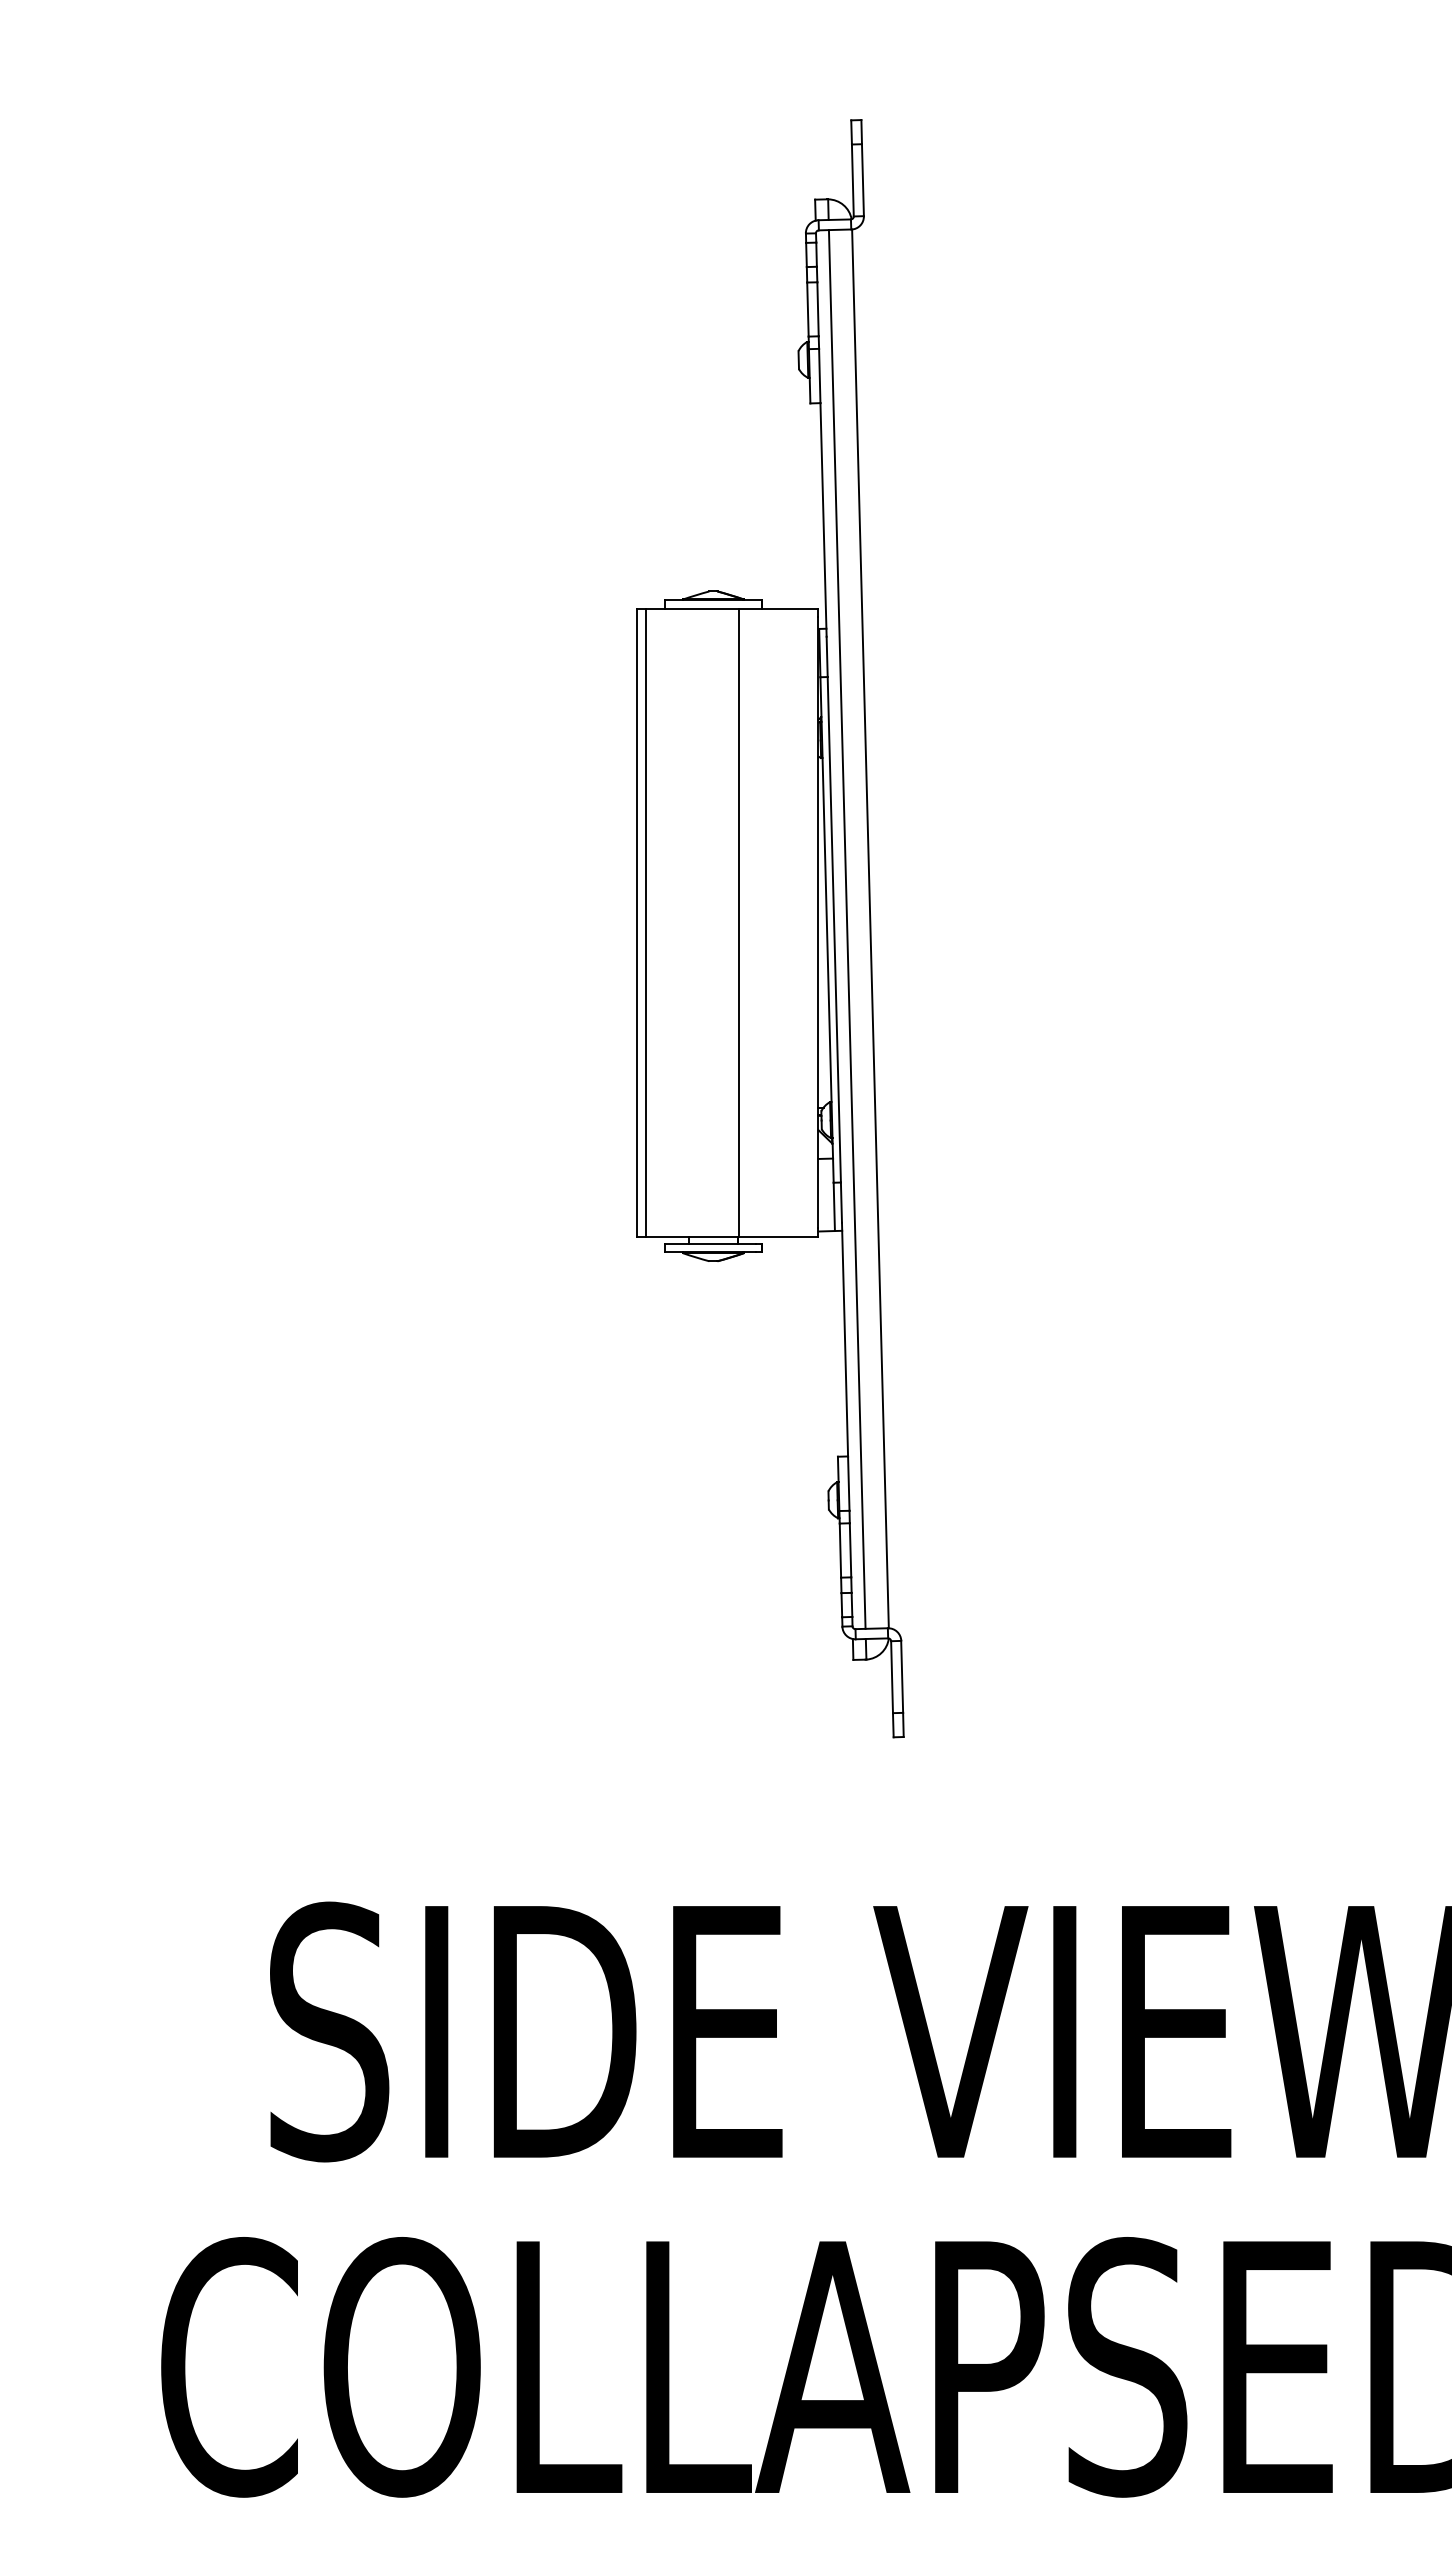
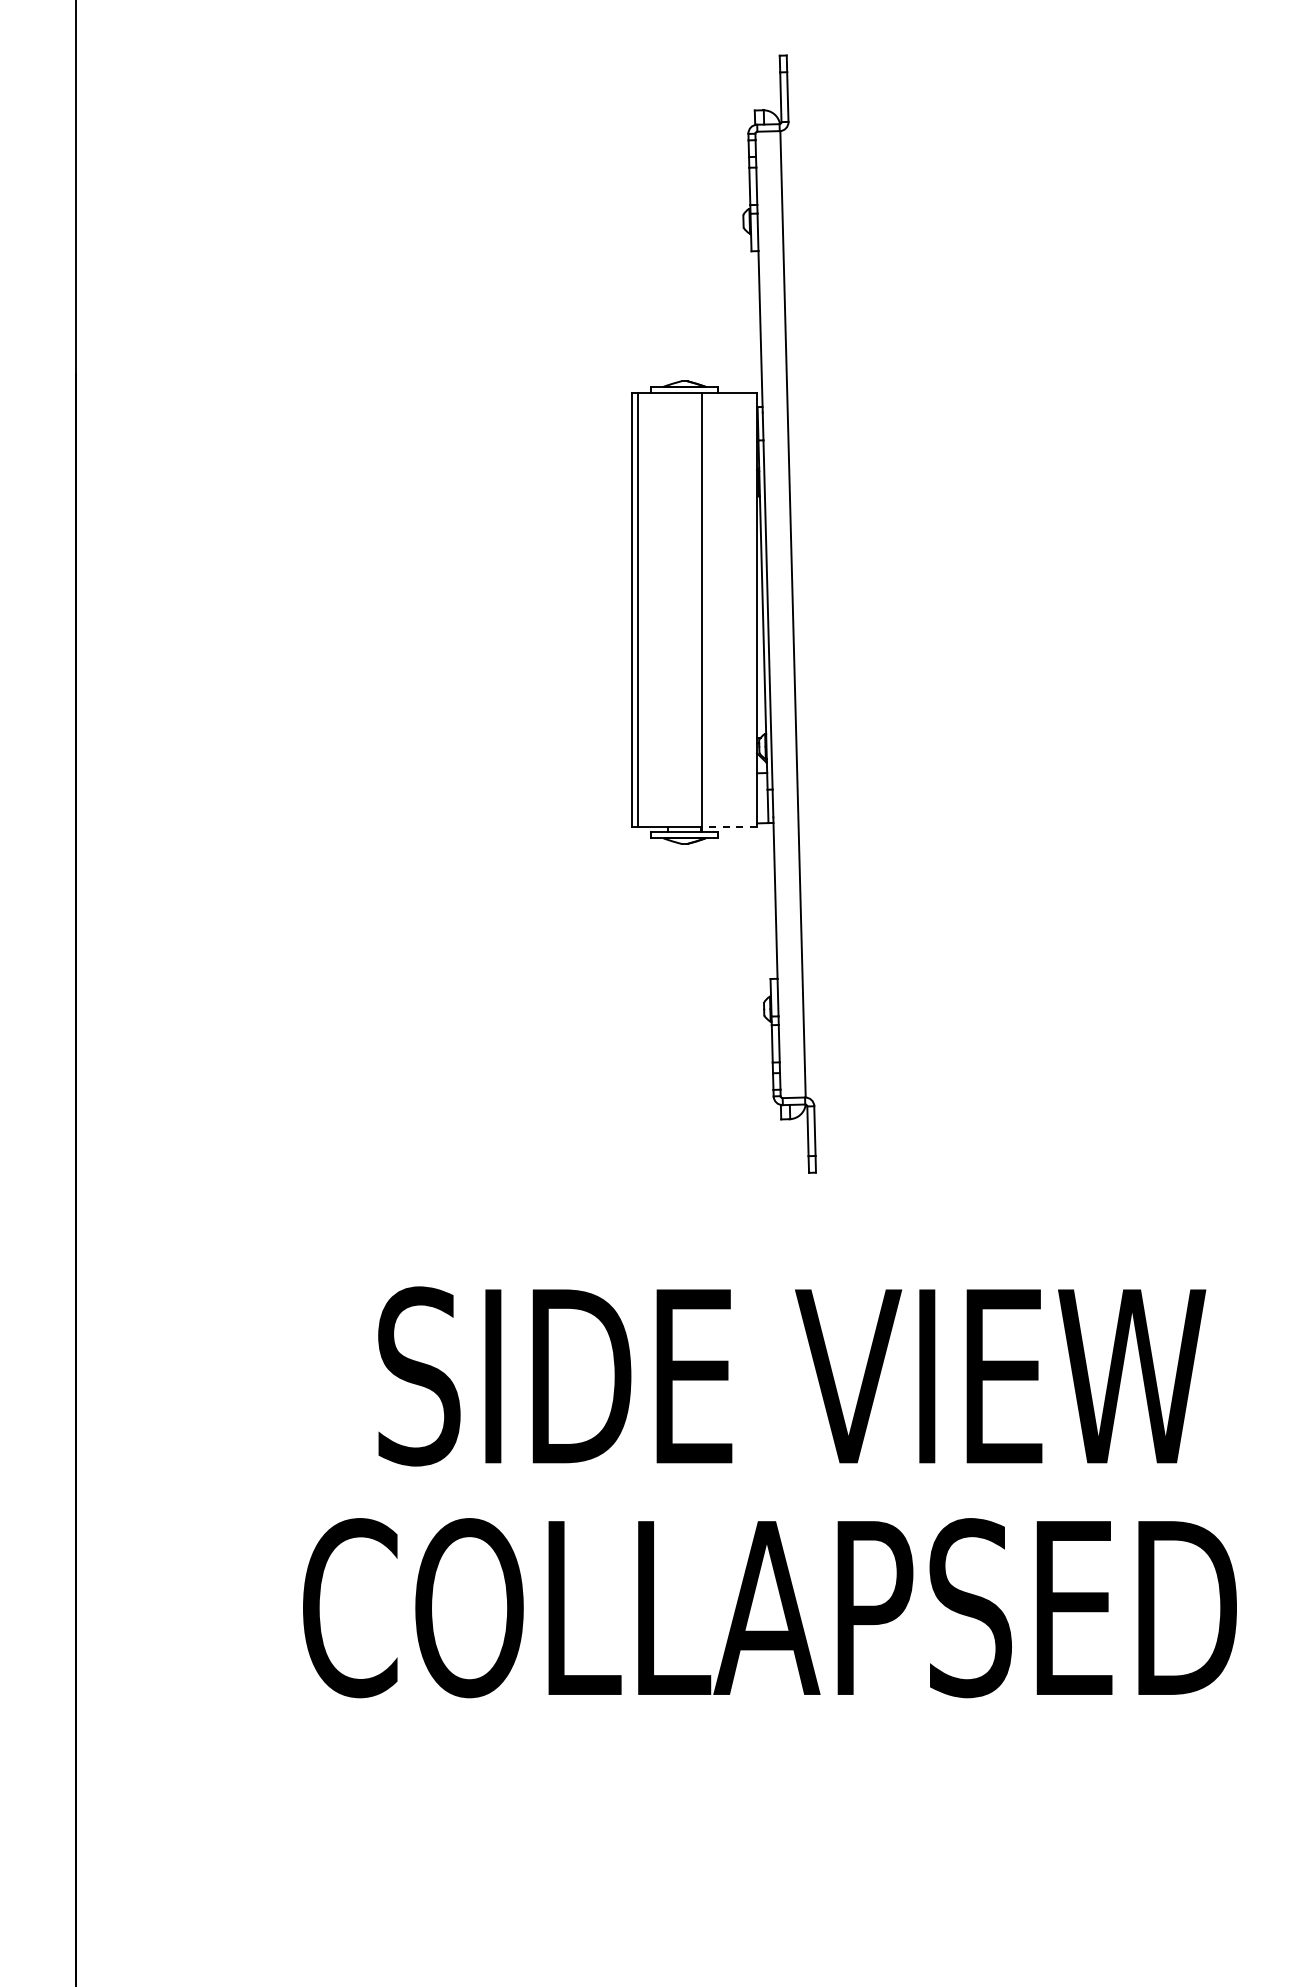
line: (846, 929) -> (776, 614), removed
line: (778, 1237) -> (729, 827), solid -> dashed

